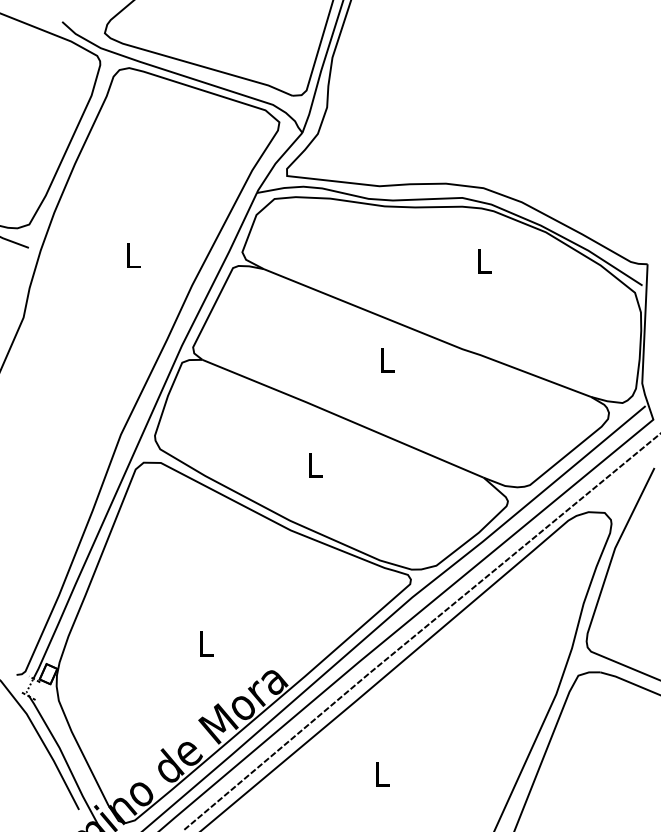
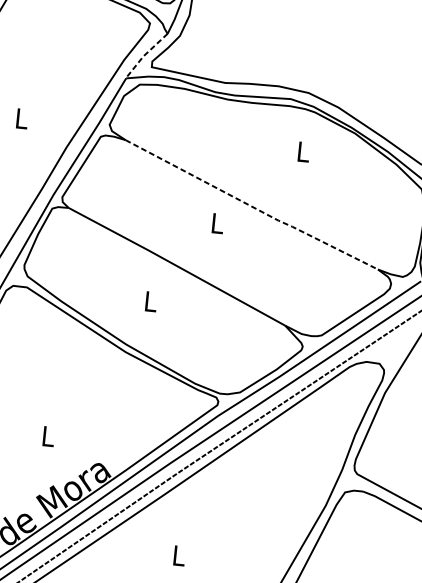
line: (276, 162) -> (144, 55), solid -> dashed
line: (428, 335) -> (252, 206), solid -> dashed

